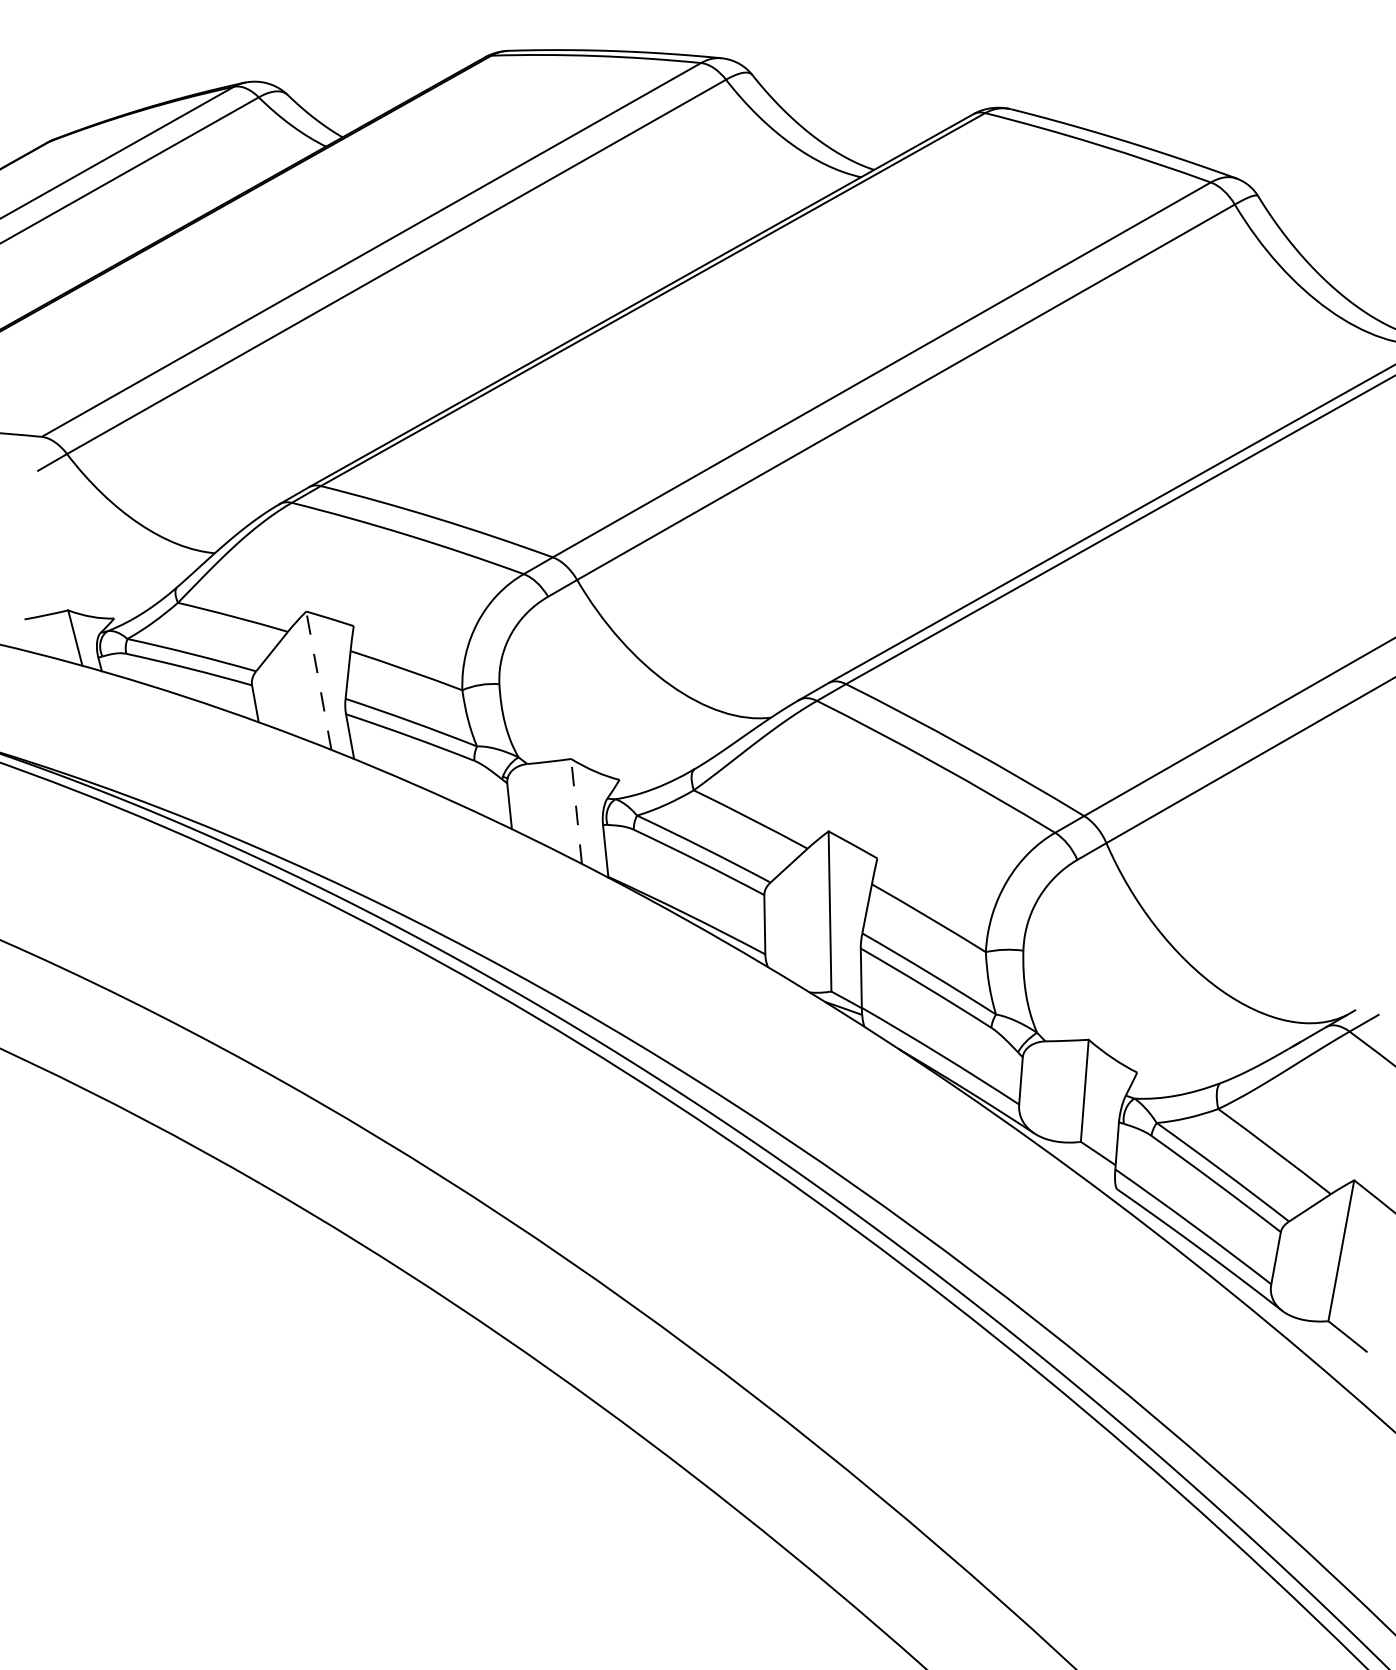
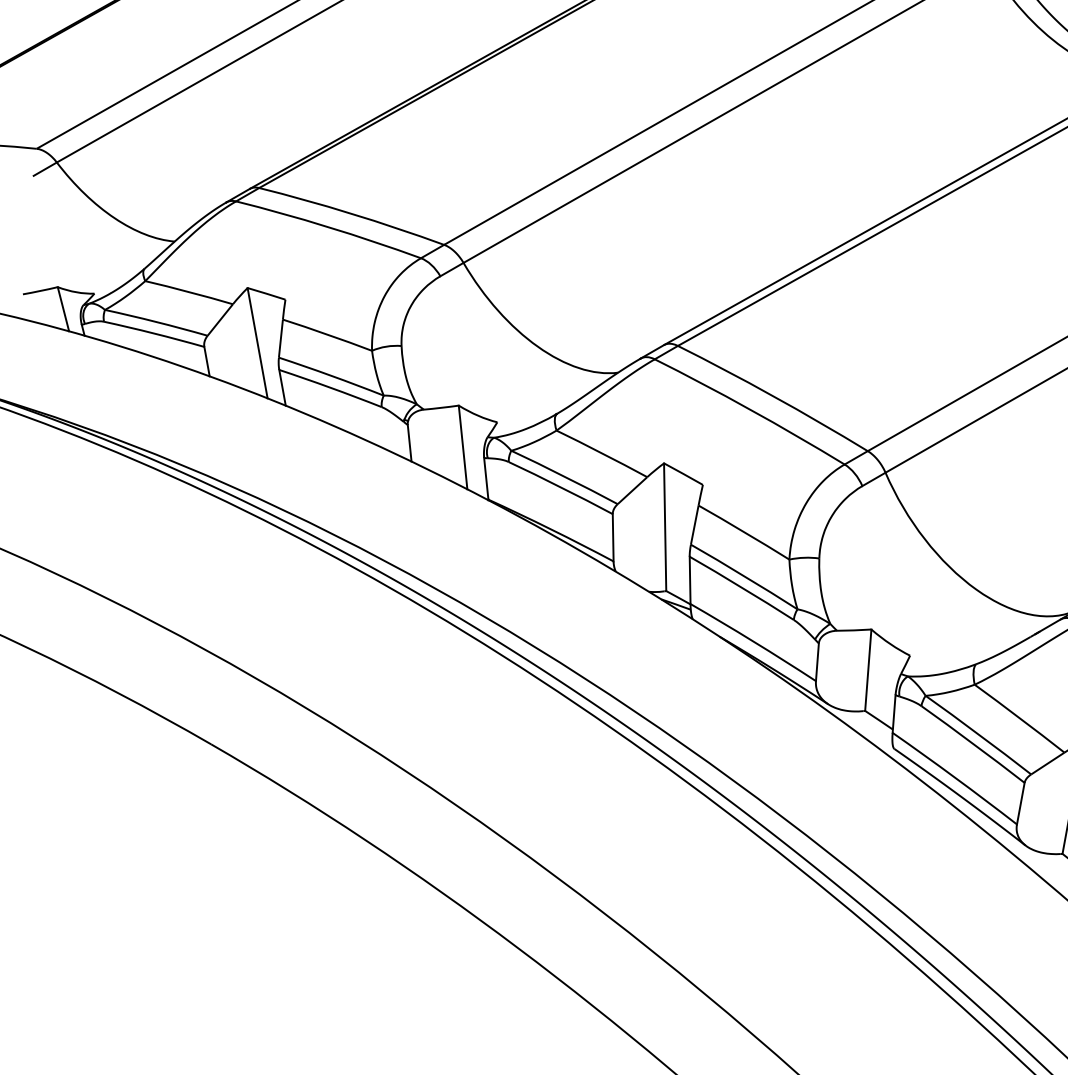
line: (318, 680) -> (257, 343), dashed -> solid
line: (576, 811) -> (463, 447), dashed -> solid

